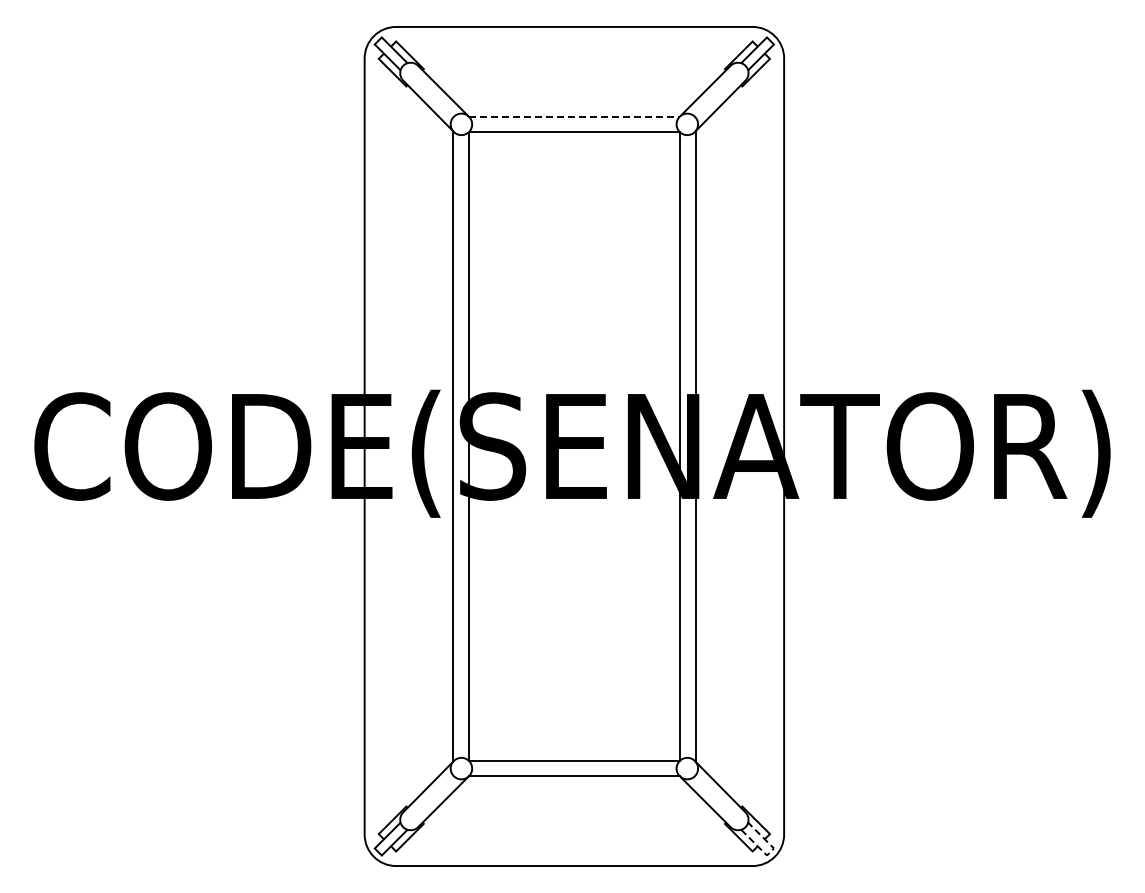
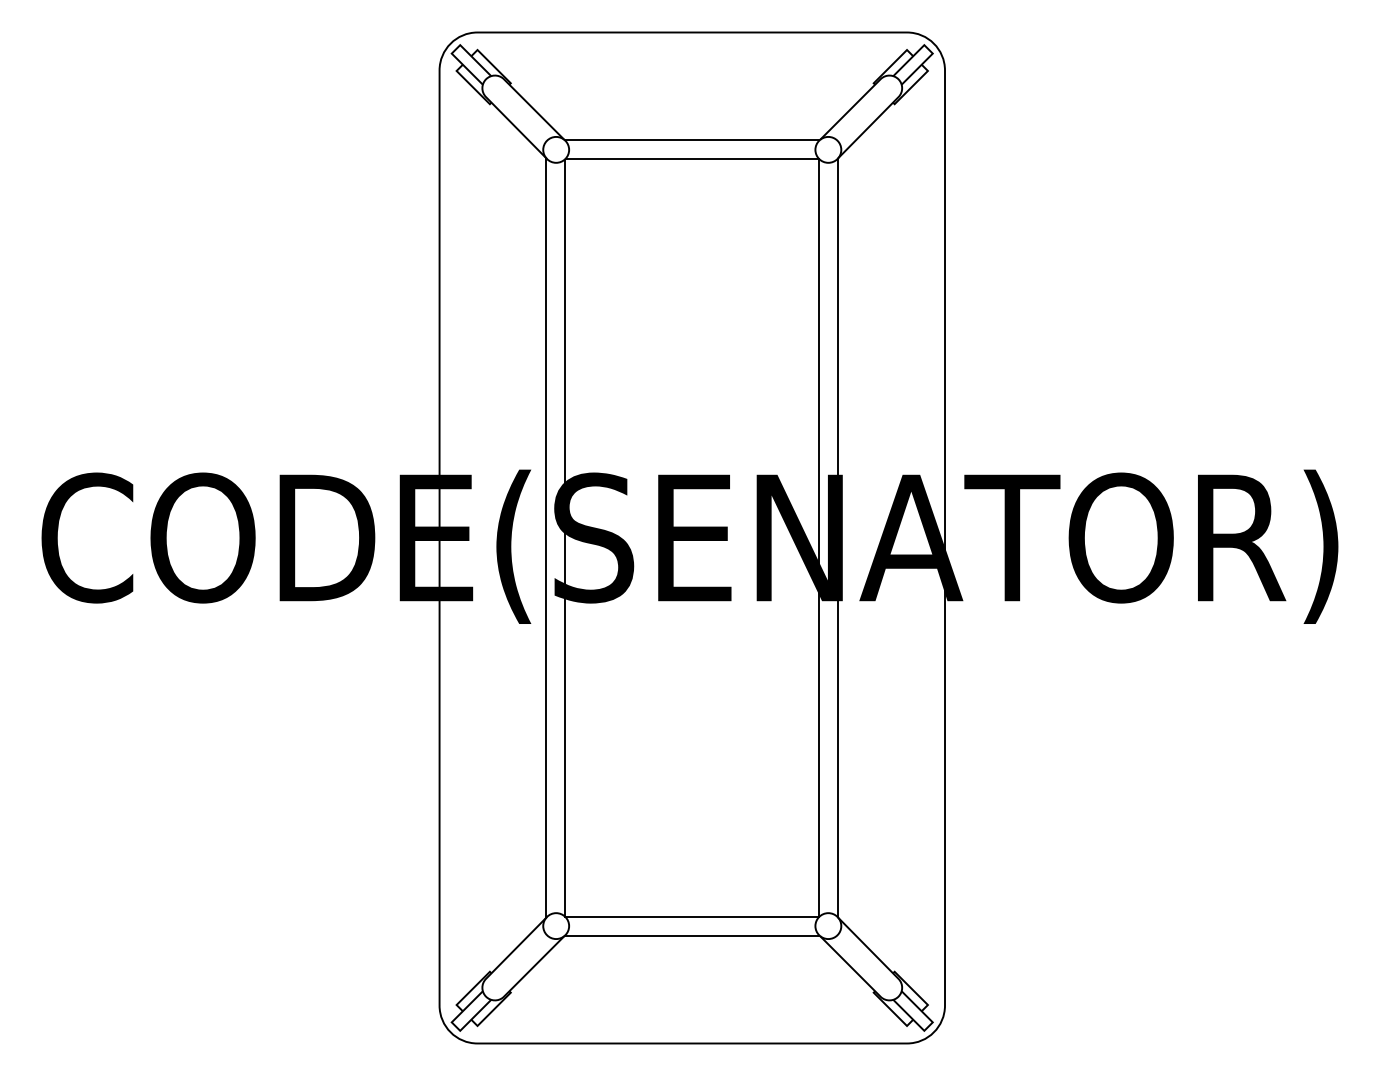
line: (574, 116) -> (692, 140), dashed -> solid
line: (770, 852) -> (928, 1027), dashed -> solid

